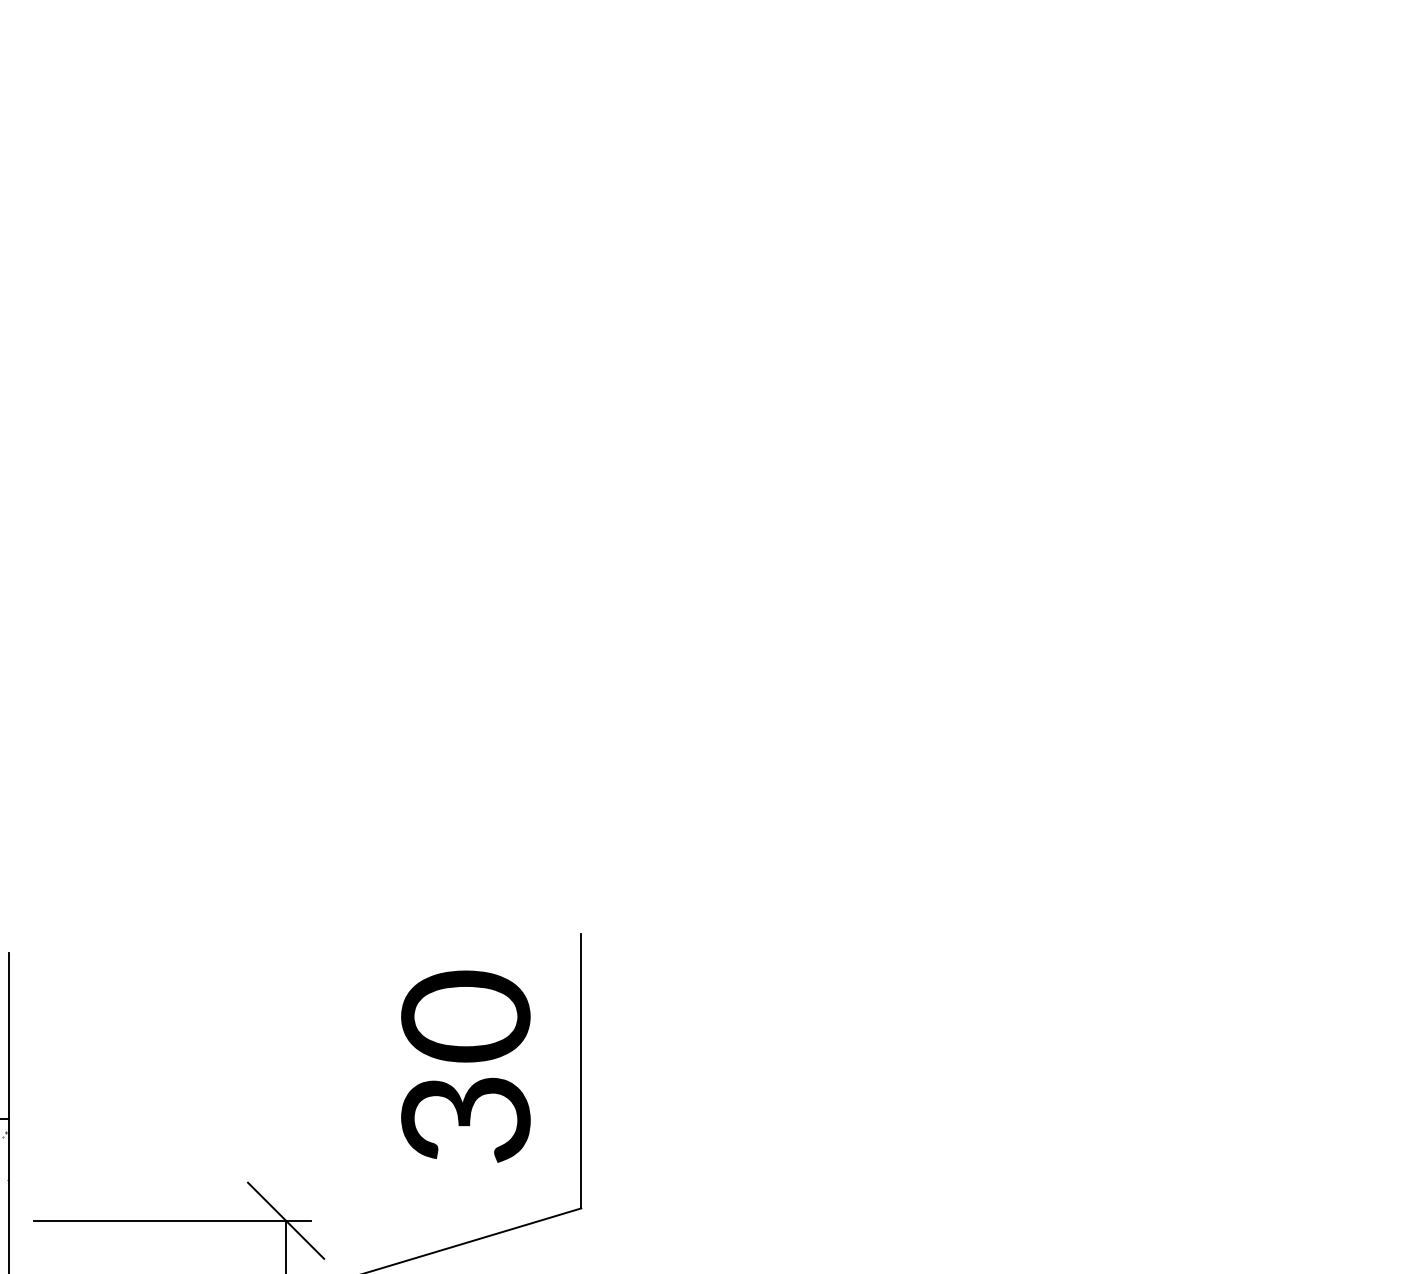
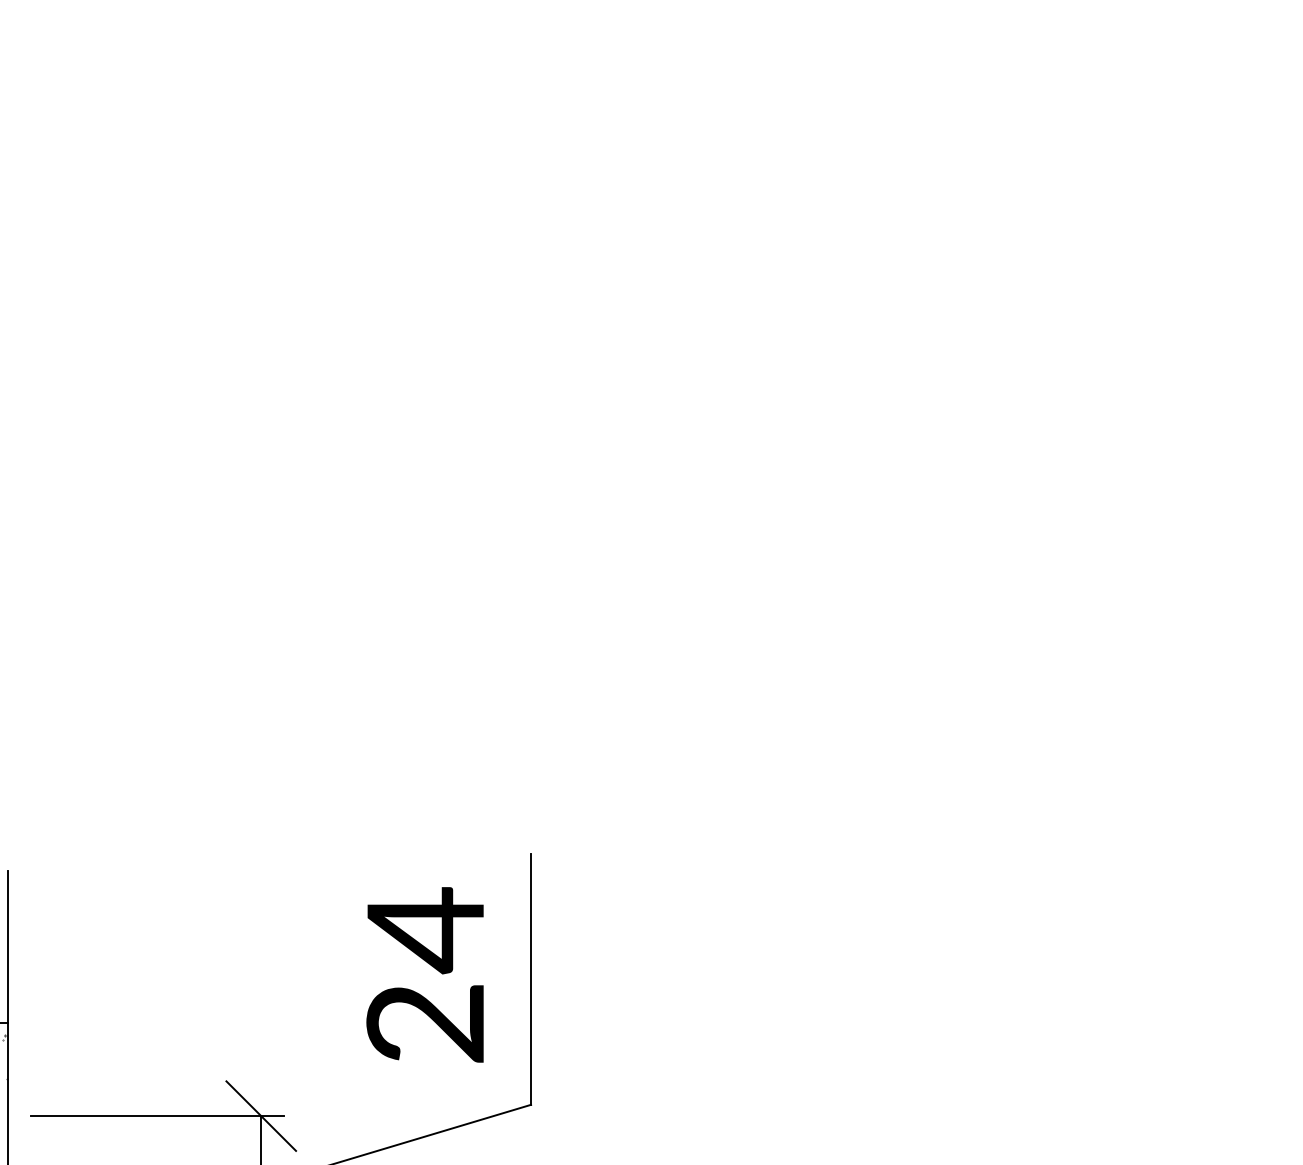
text: (465, 1066) -> (425, 975), 30 -> 24

